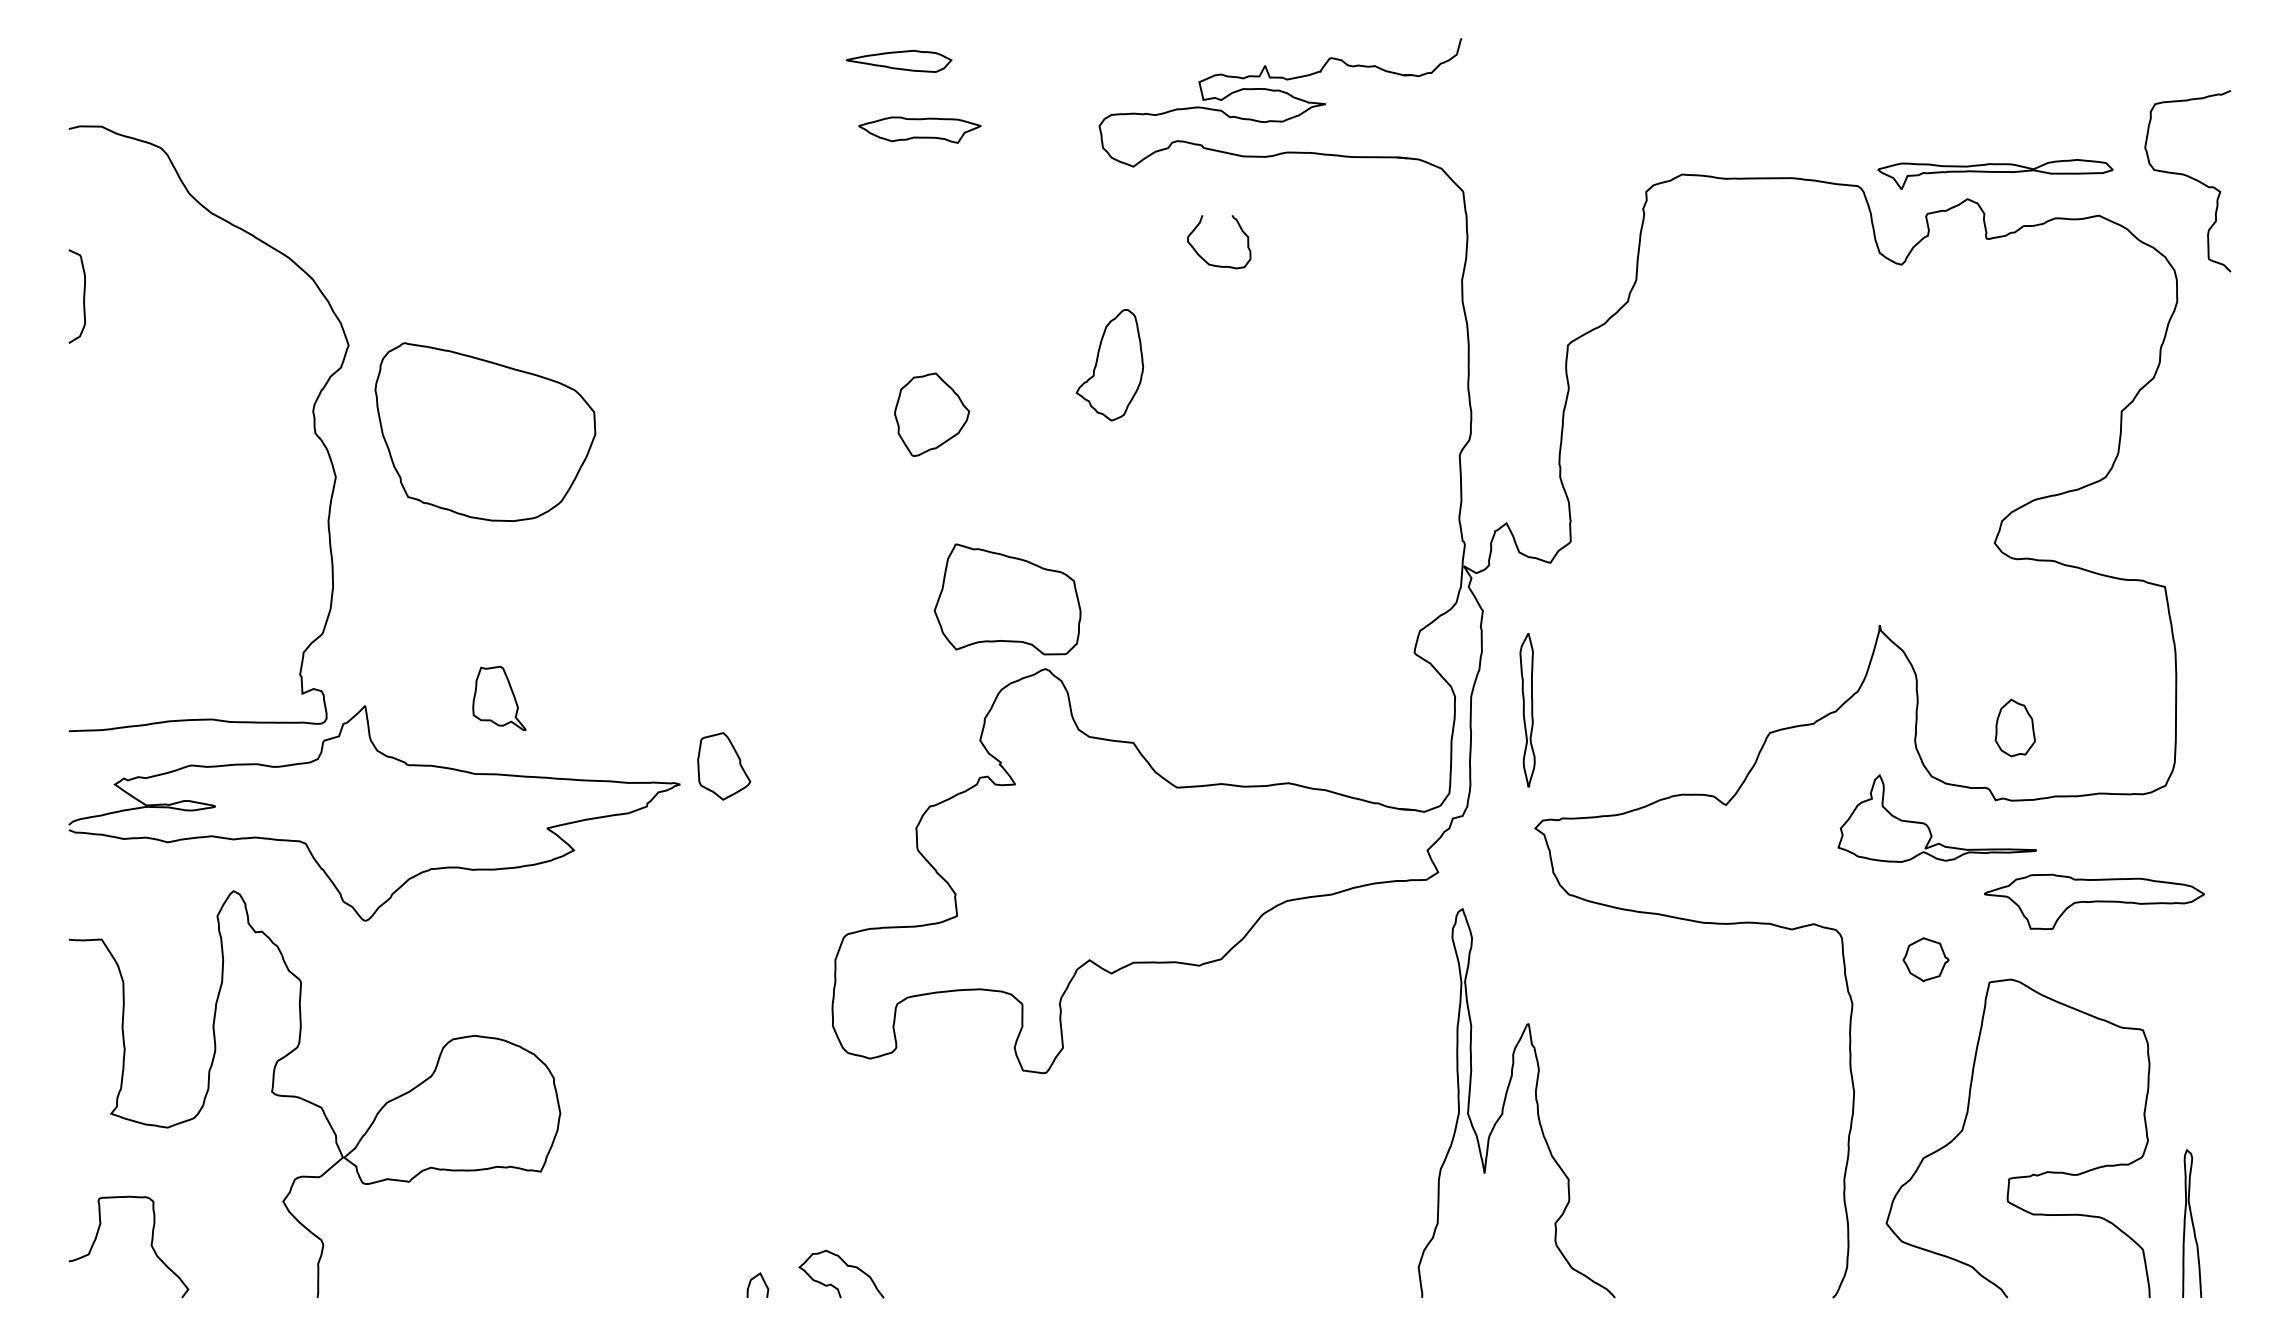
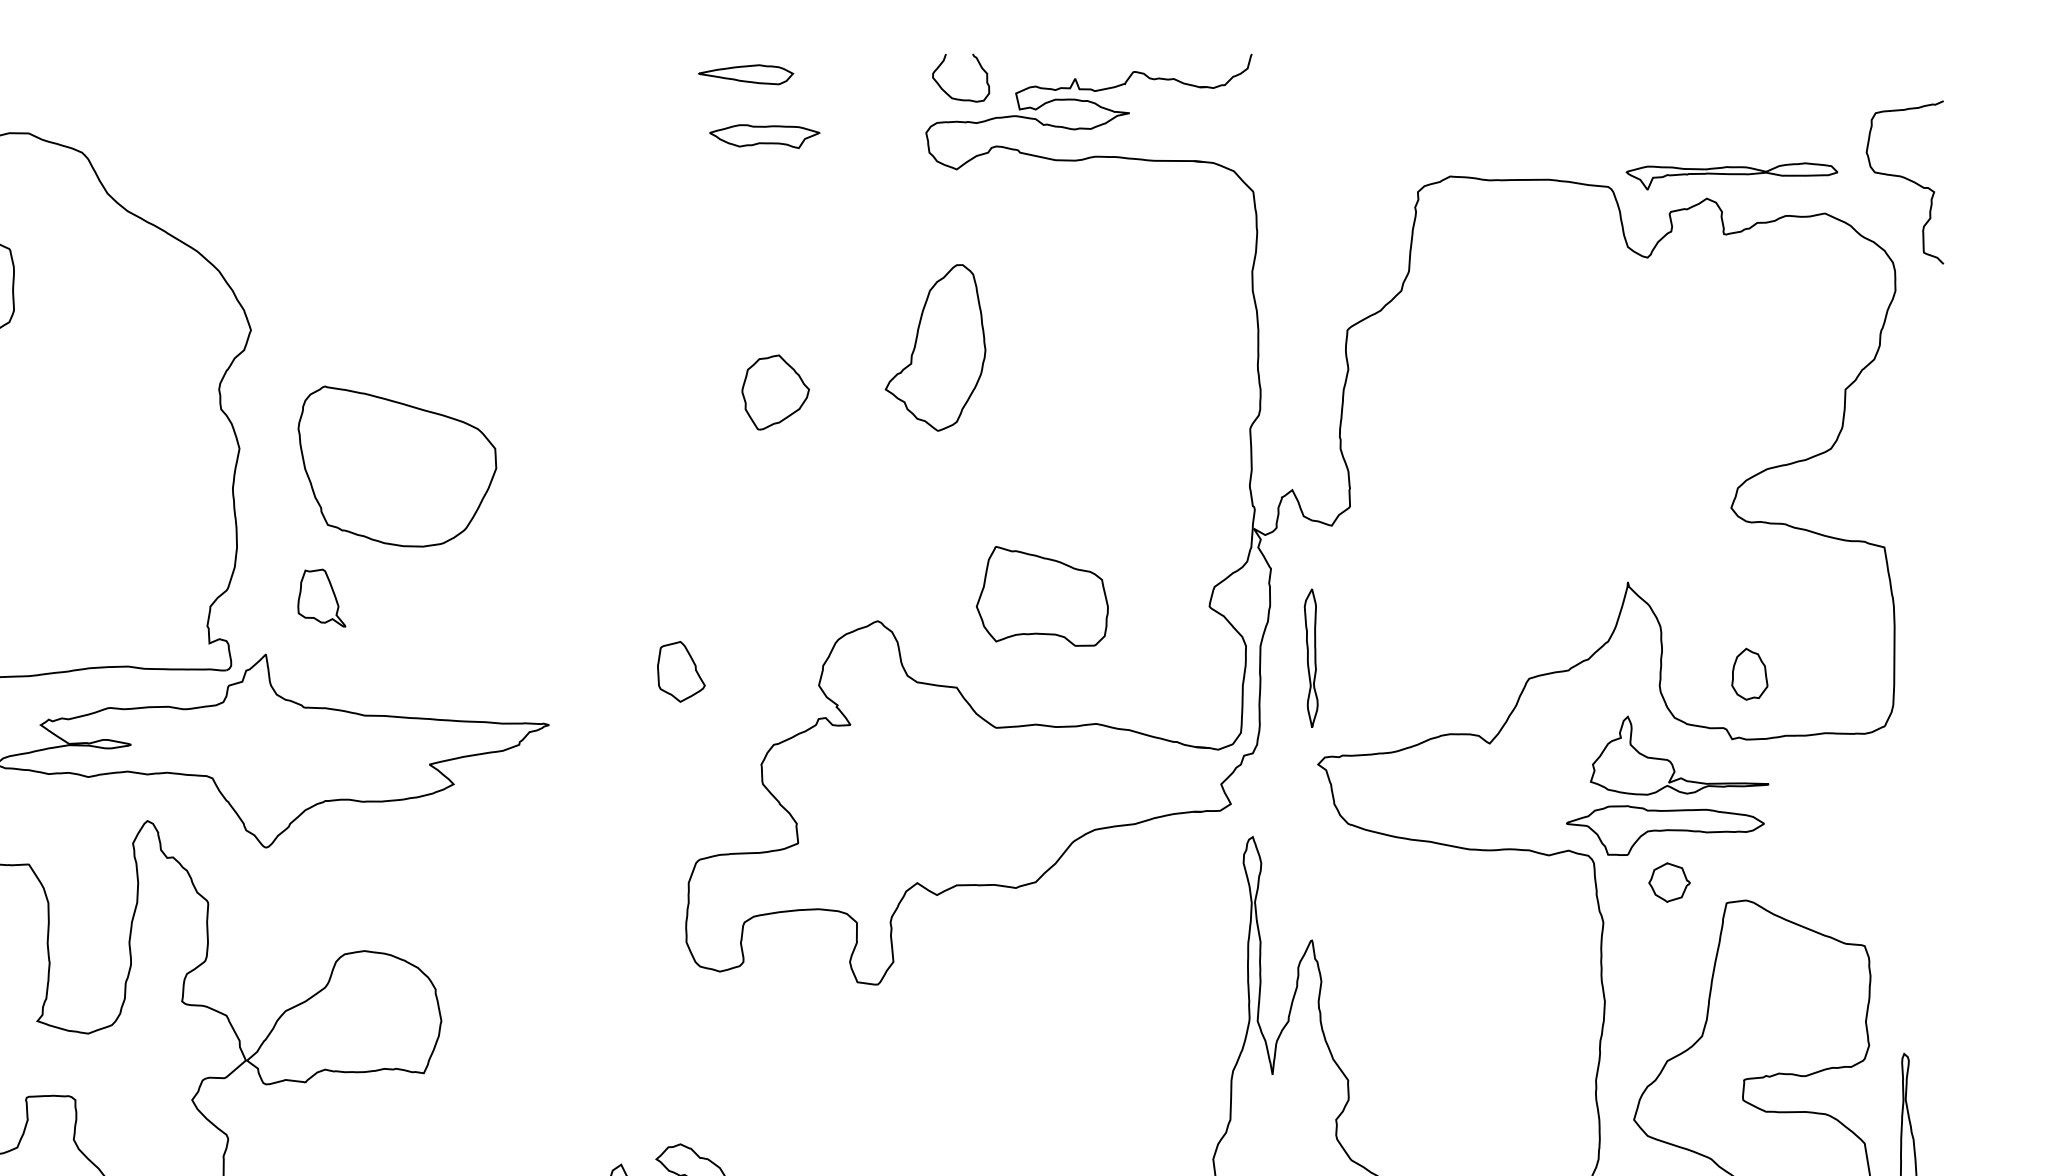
curve: (1206, 260) -> (949, 94), moved
part: (1109, 365) -> (935, 348), size x1.67
part: (485, 431) -> (397, 466), moved
part: (1007, 599) -> (1042, 596), moved
part: (499, 698) -> (321, 598), moved
part: (724, 766) -> (681, 671), moved
part: (2094, 901) -> (1665, 830), moved

